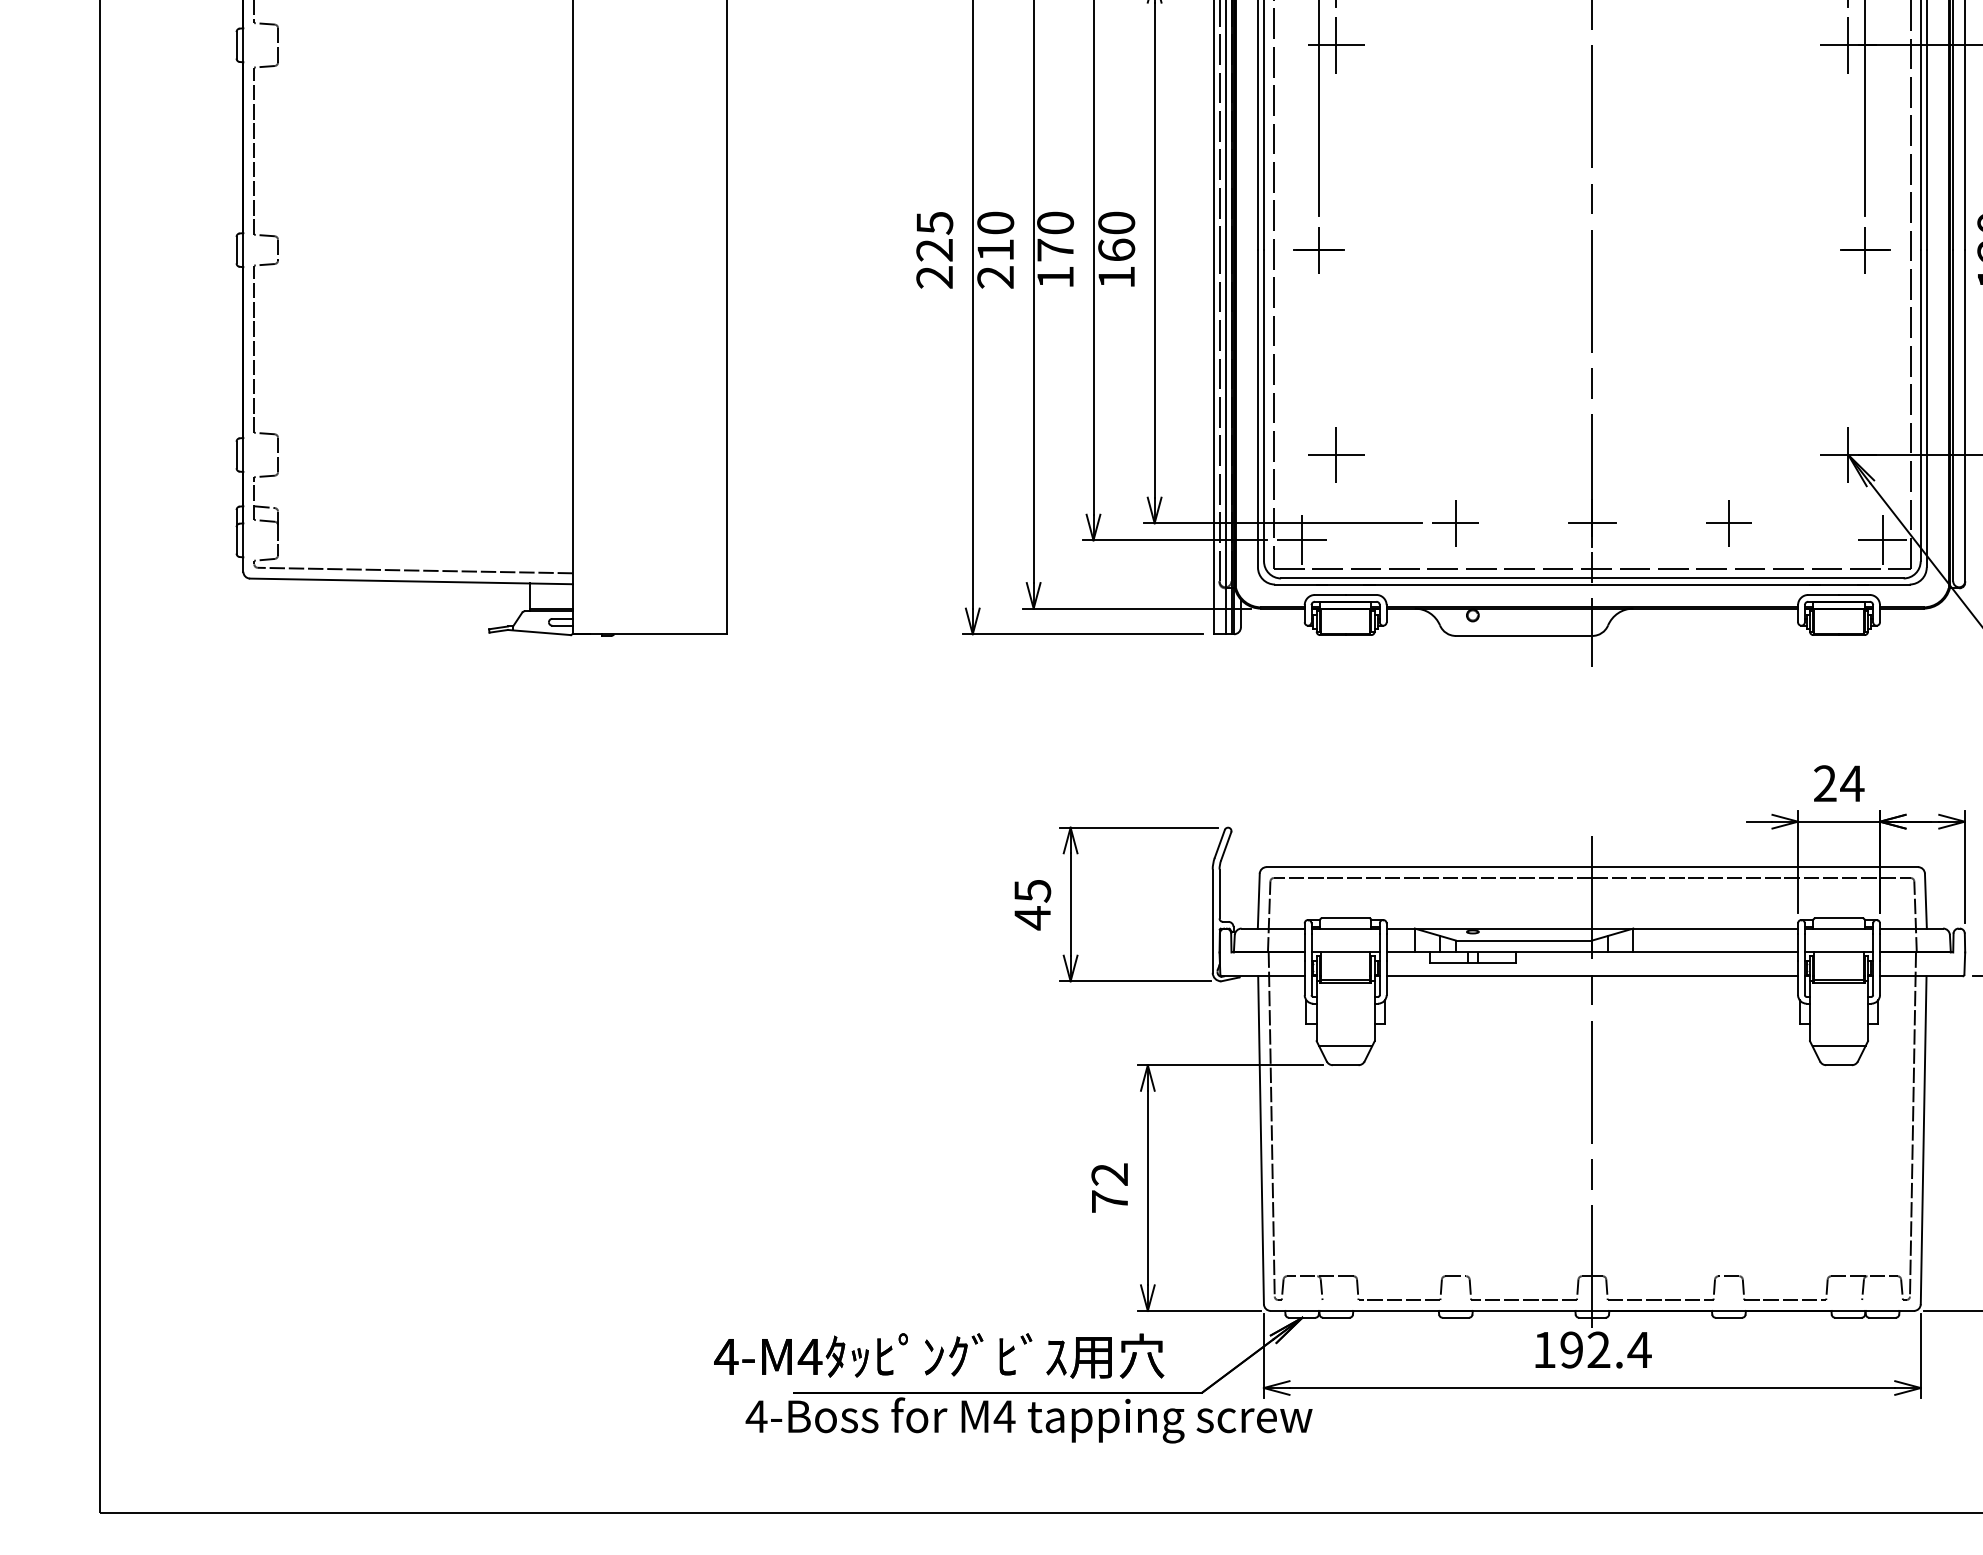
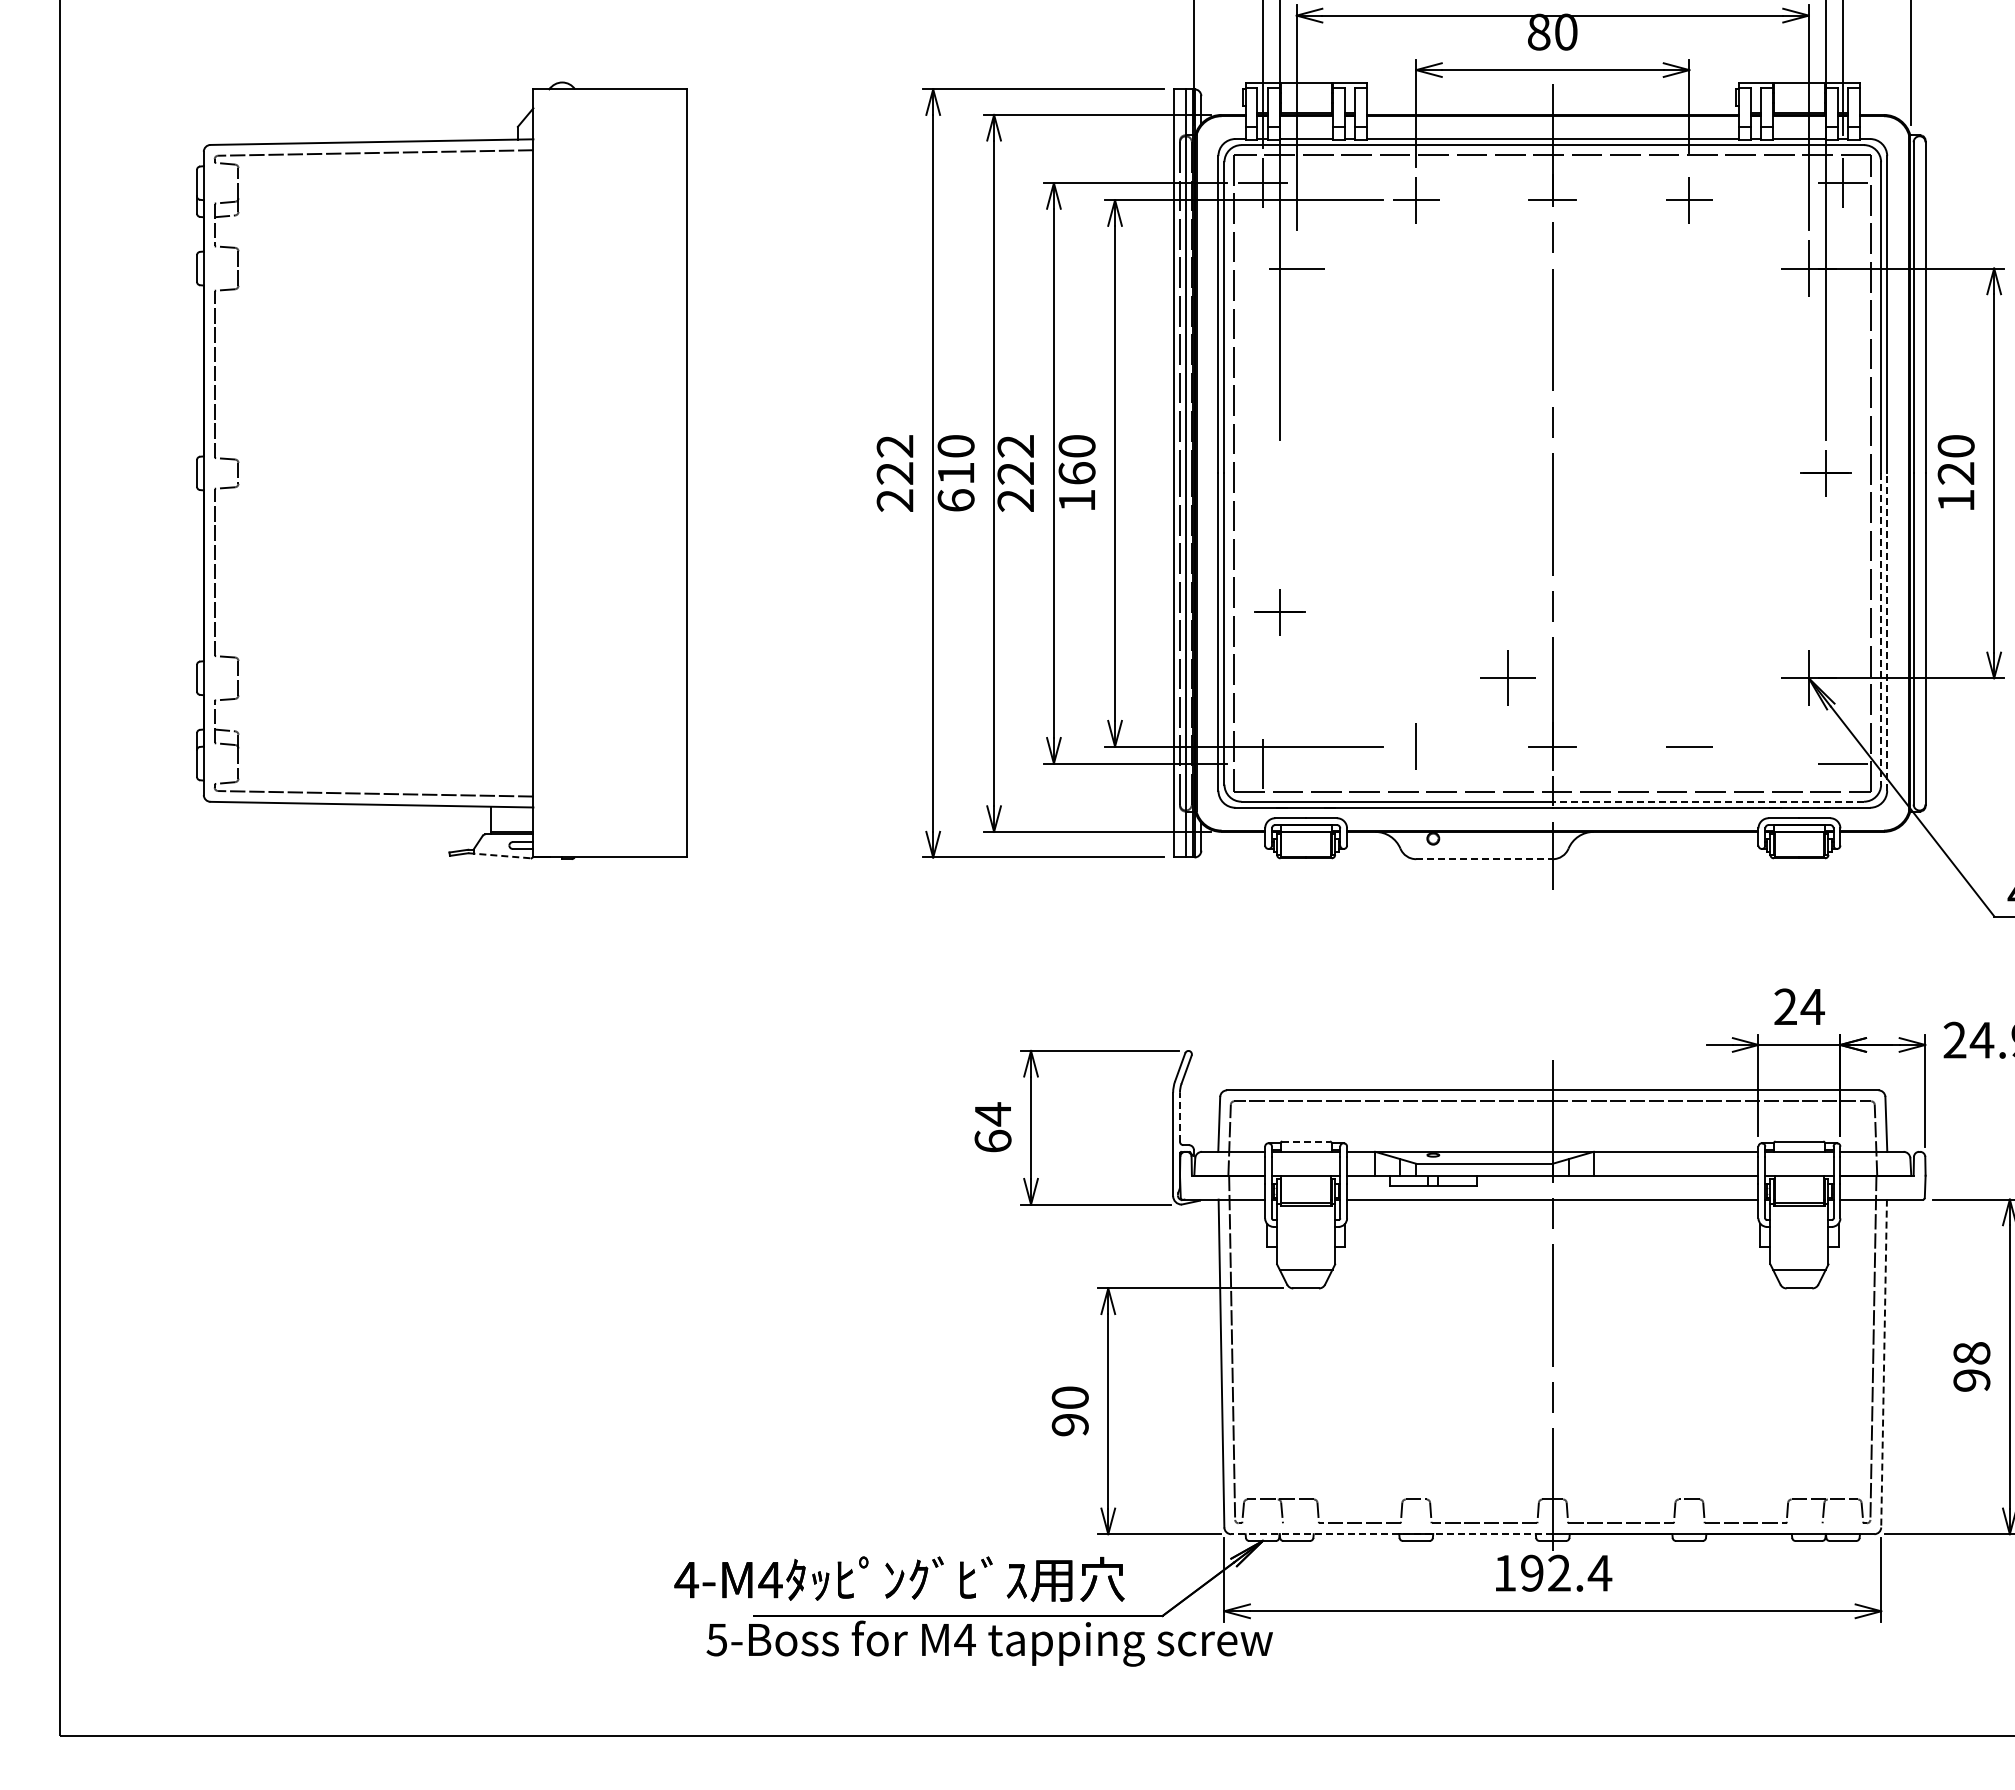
line: (1336, 45) -> (1296, 268), removed
text: (934, 223) -> (894, 446), 225 -> 222
text: (1055, 250) -> (1015, 473), 170 -> 222
part: (1319, 250) -> (1279, 612), moved
text: (995, 277) -> (955, 500), 210 -> 610
line: (1921, 406) -> (1881, 629), solid -> dashed
line: (1927, 409) -> (1887, 632), solid -> dashed
part: (1336, 454) -> (1507, 677), moved
line: (1455, 523) -> (1415, 746), removed
line: (1729, 523) -> (1689, 746), removed
line: (1302, 540) -> (1262, 763), removed
line: (1882, 540) -> (1842, 763), removed
line: (1748, 578) -> (1708, 801), solid -> dashed
line: (539, 632) -> (499, 855), solid -> dashed
line: (1525, 636) -> (1485, 859), solid -> dashed
line: (1219, 893) -> (1179, 1116), solid -> dashed
text: (1032, 904) -> (992, 1127), 45 -> 64
line: (1346, 918) -> (1306, 1141), solid -> dashed
line: (1924, 1140) -> (1884, 1363), solid -> dashed
text: (1109, 1188) -> (1069, 1411), 72 -> 90
line: (1431, 1311) -> (1391, 1534), solid -> dashed
text: (756, 1417) -> (716, 1640), 4-Boss -> 5-Boss

